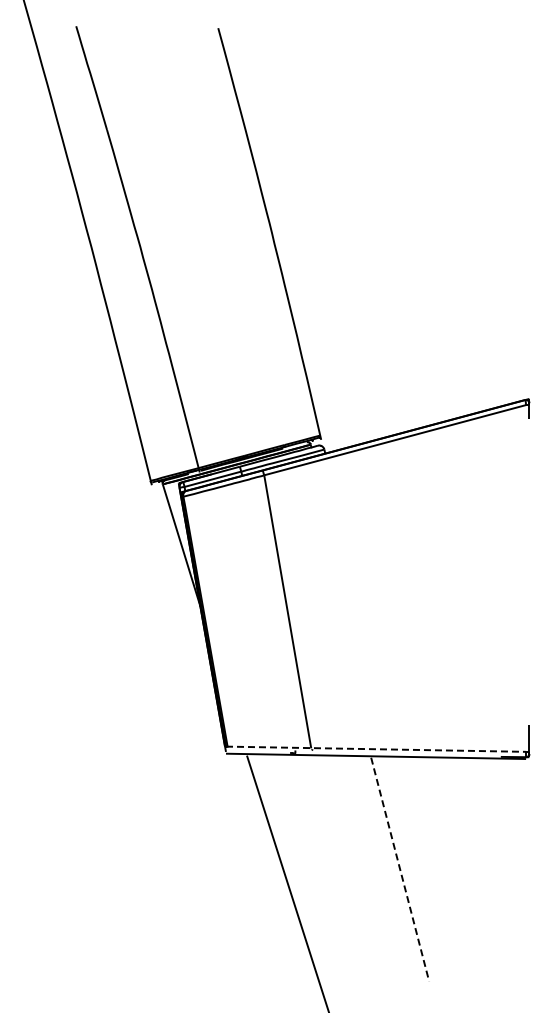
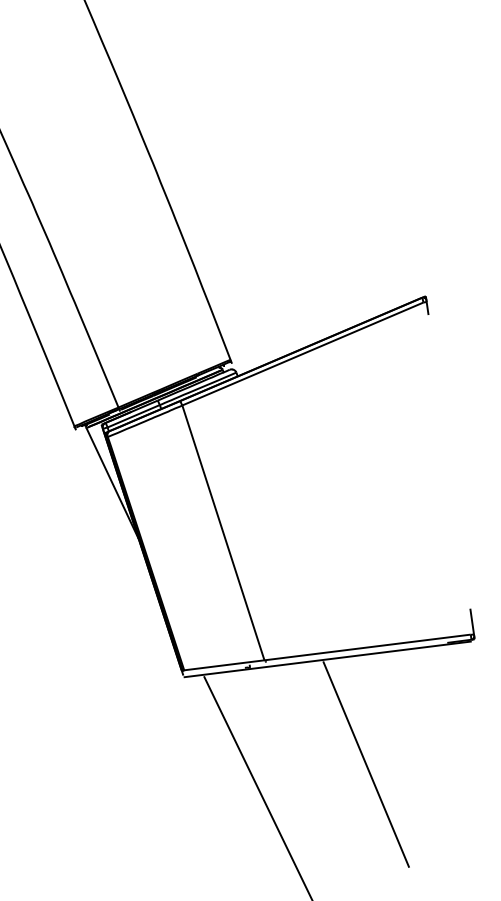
line: (376, 749) -> (327, 652), dashed -> solid
line: (400, 869) -> (366, 764), dashed -> solid

